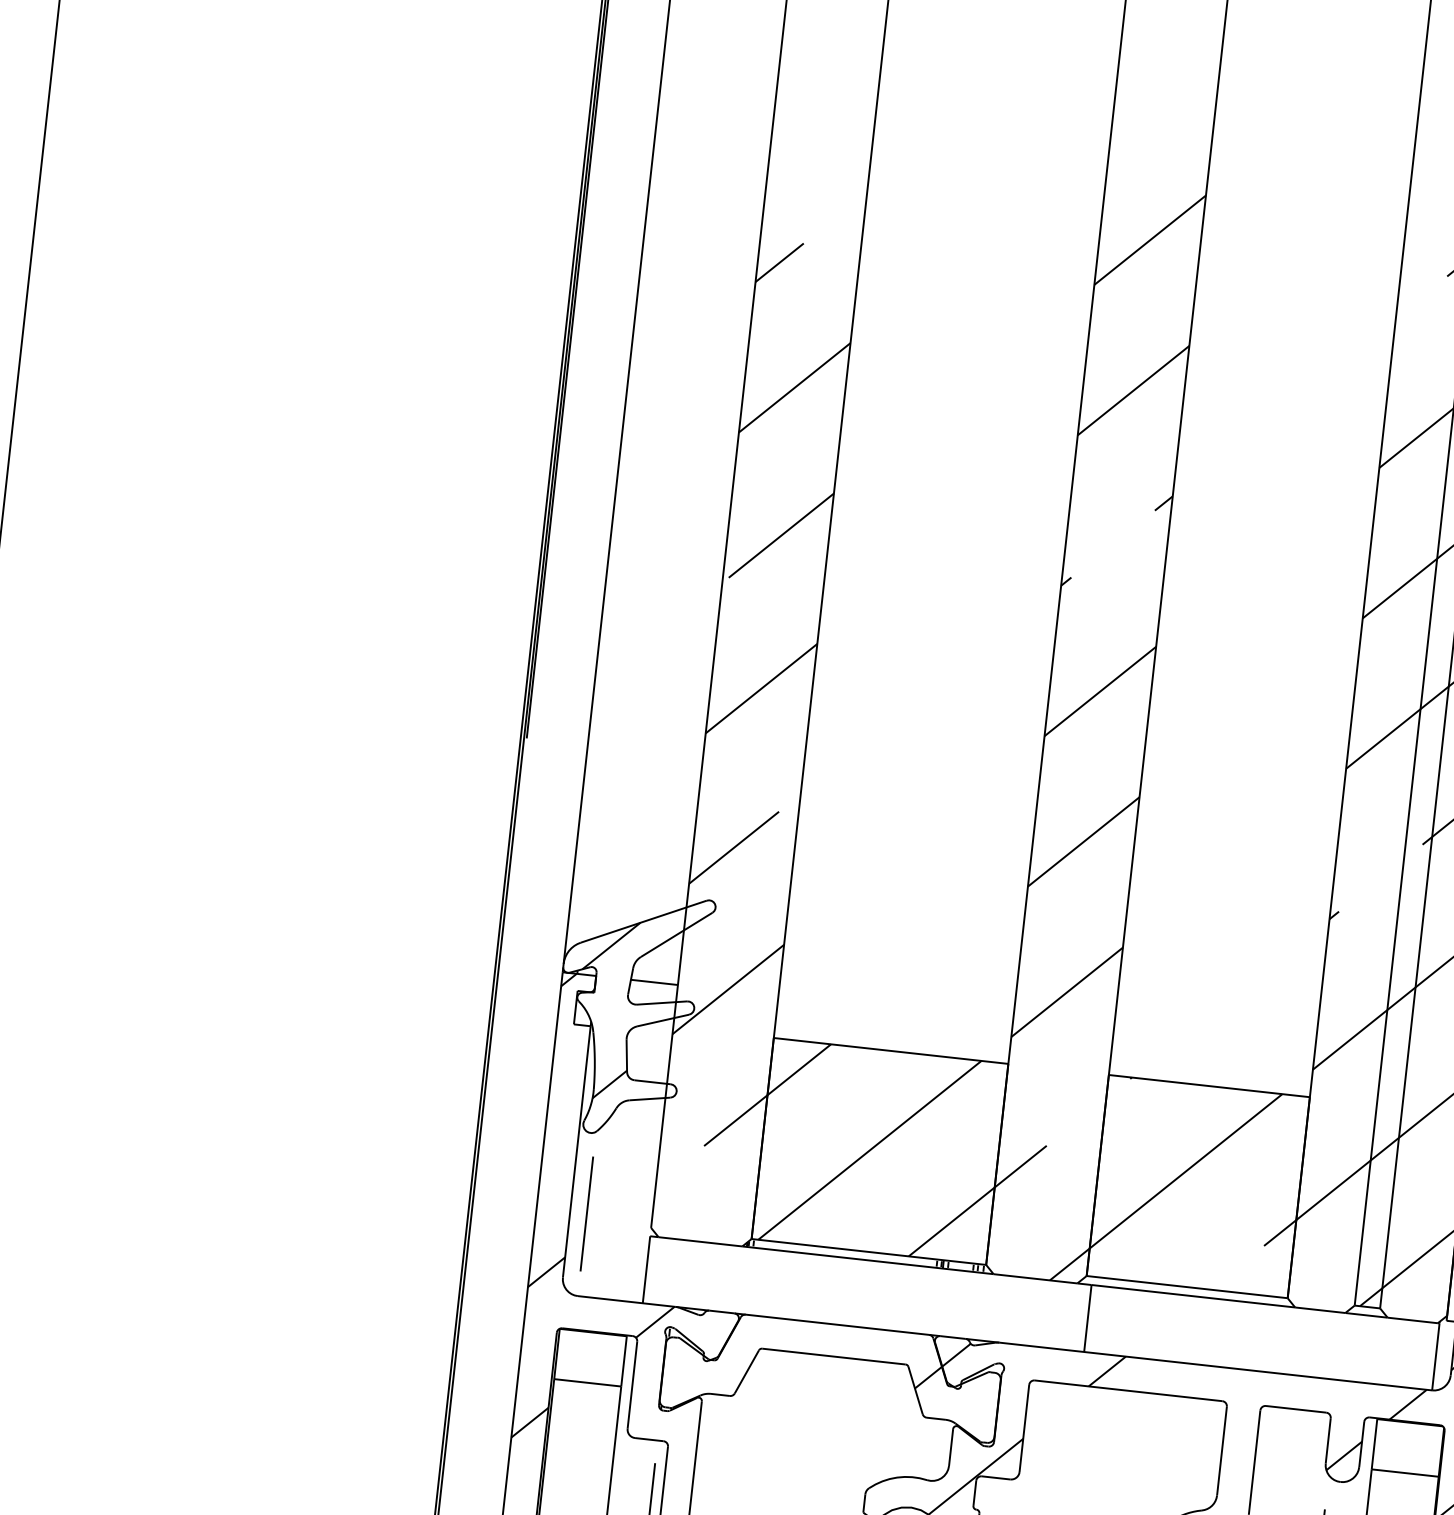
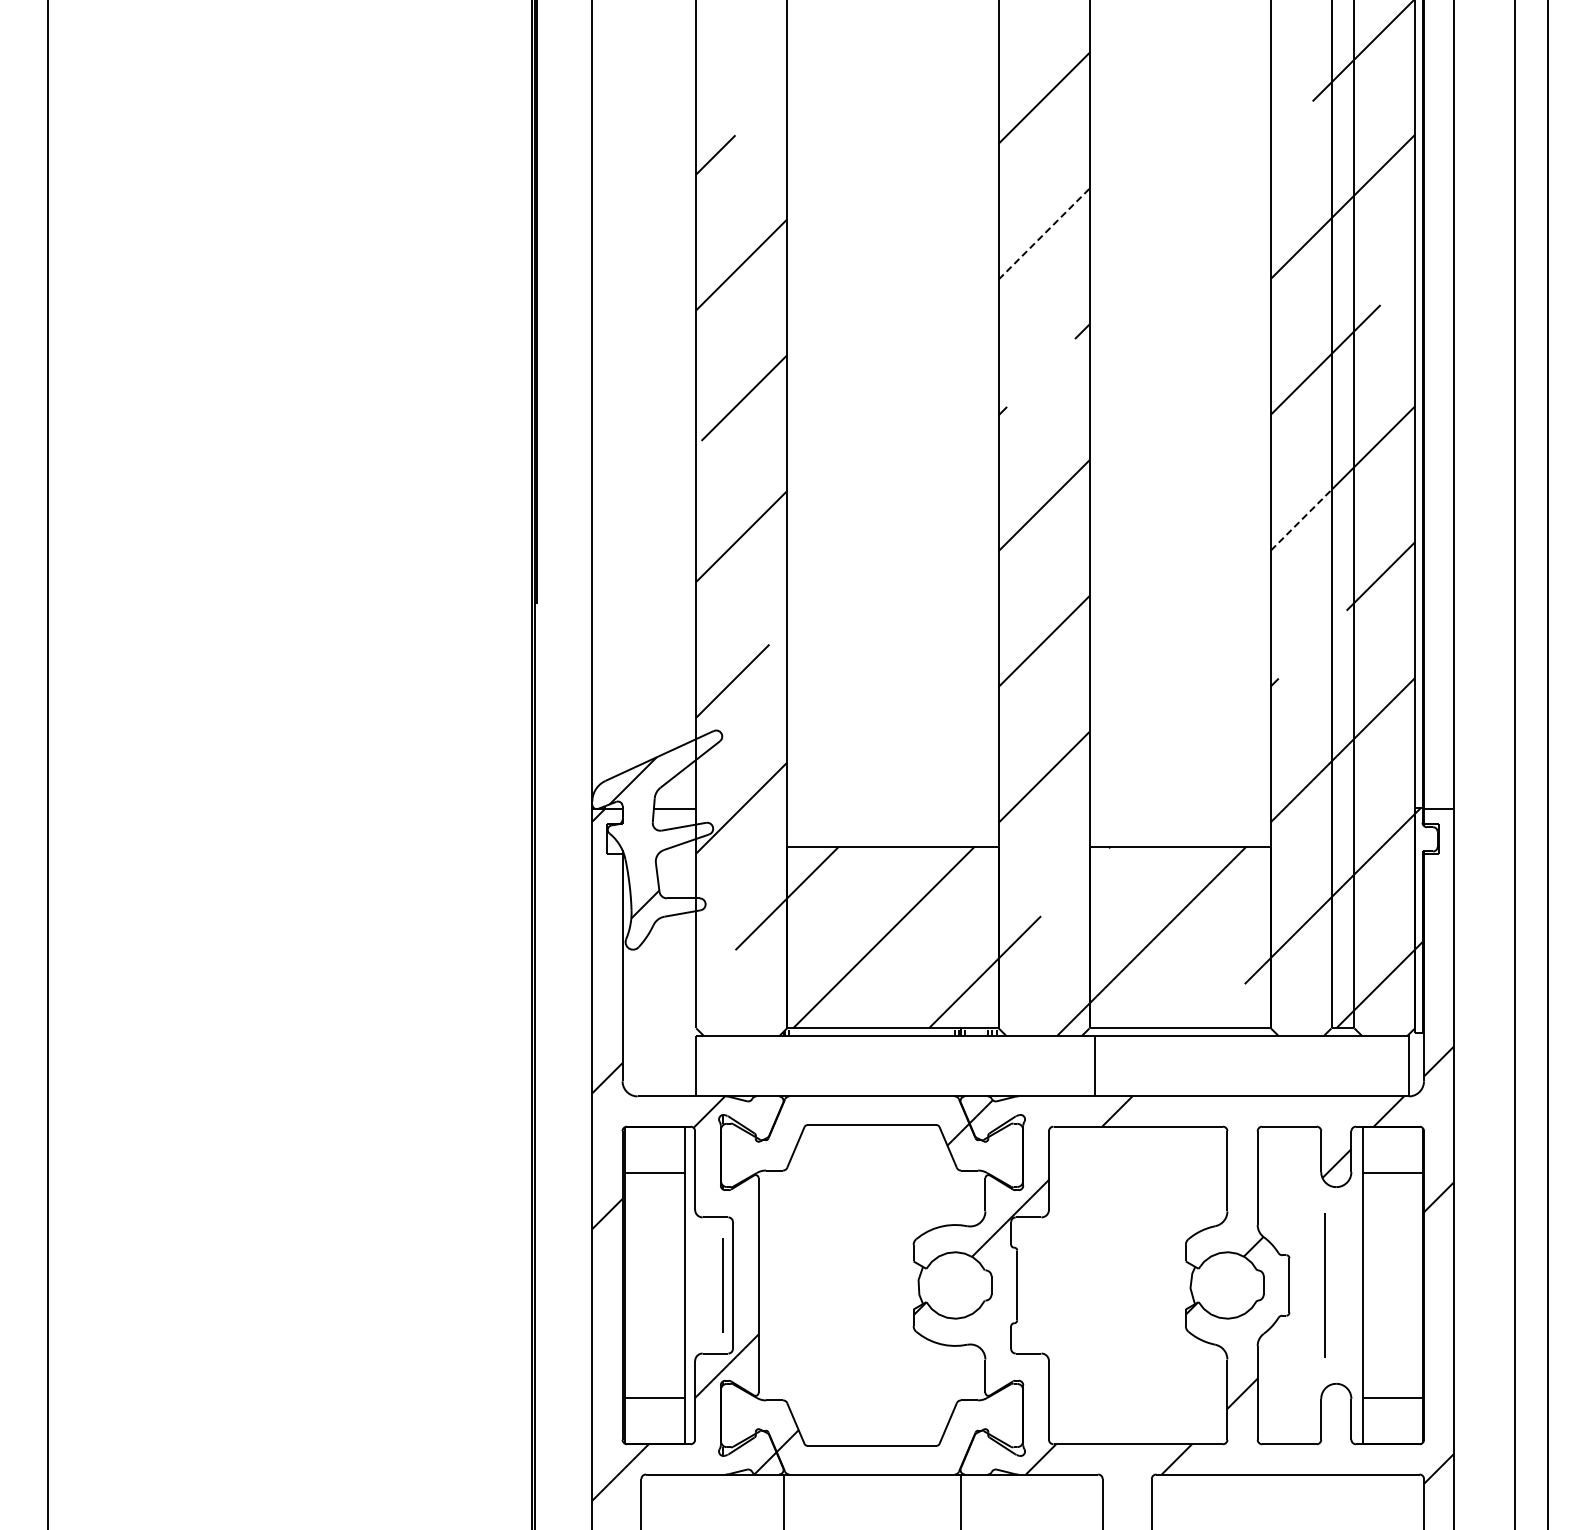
line: (1134, 390) -> (1044, 233), solid -> dashed
line: (1383, 739) -> (1301, 520), solid -> dashed
line: (586, 1213) -> (637, 1021), removed

